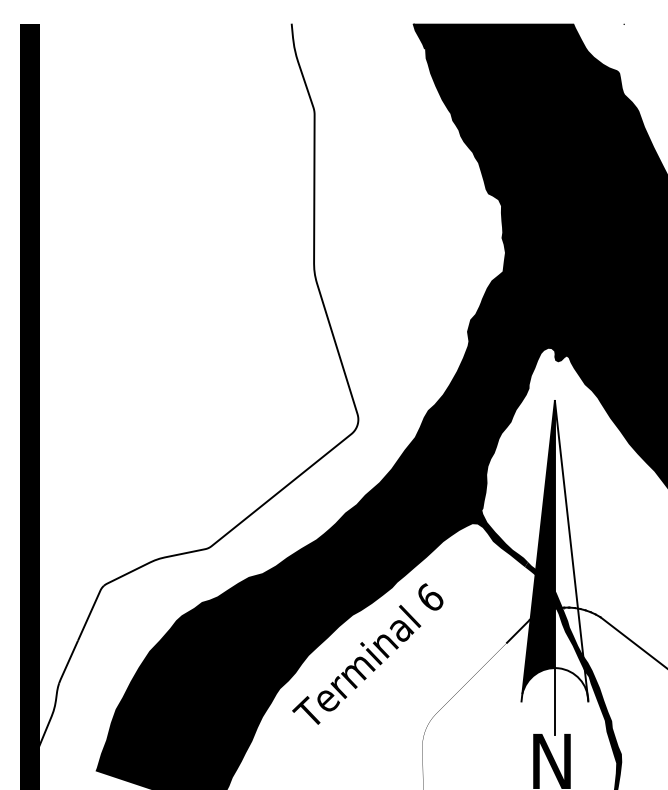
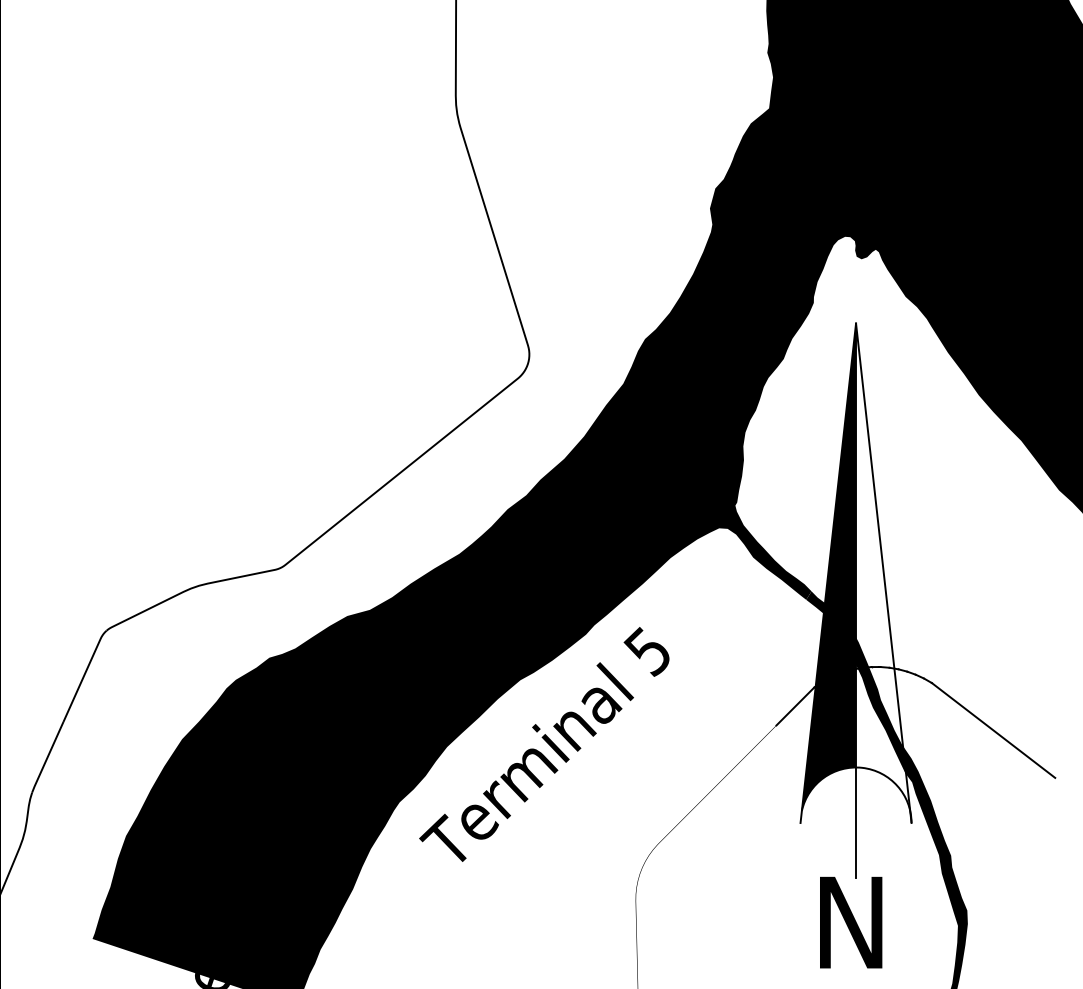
text: (429, 598) -> (647, 651), 6 -> 5

